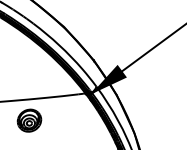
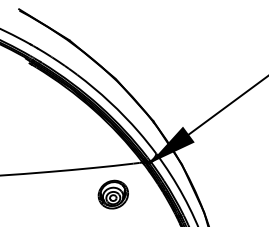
part: (28, 120) -> (112, 194), moved

